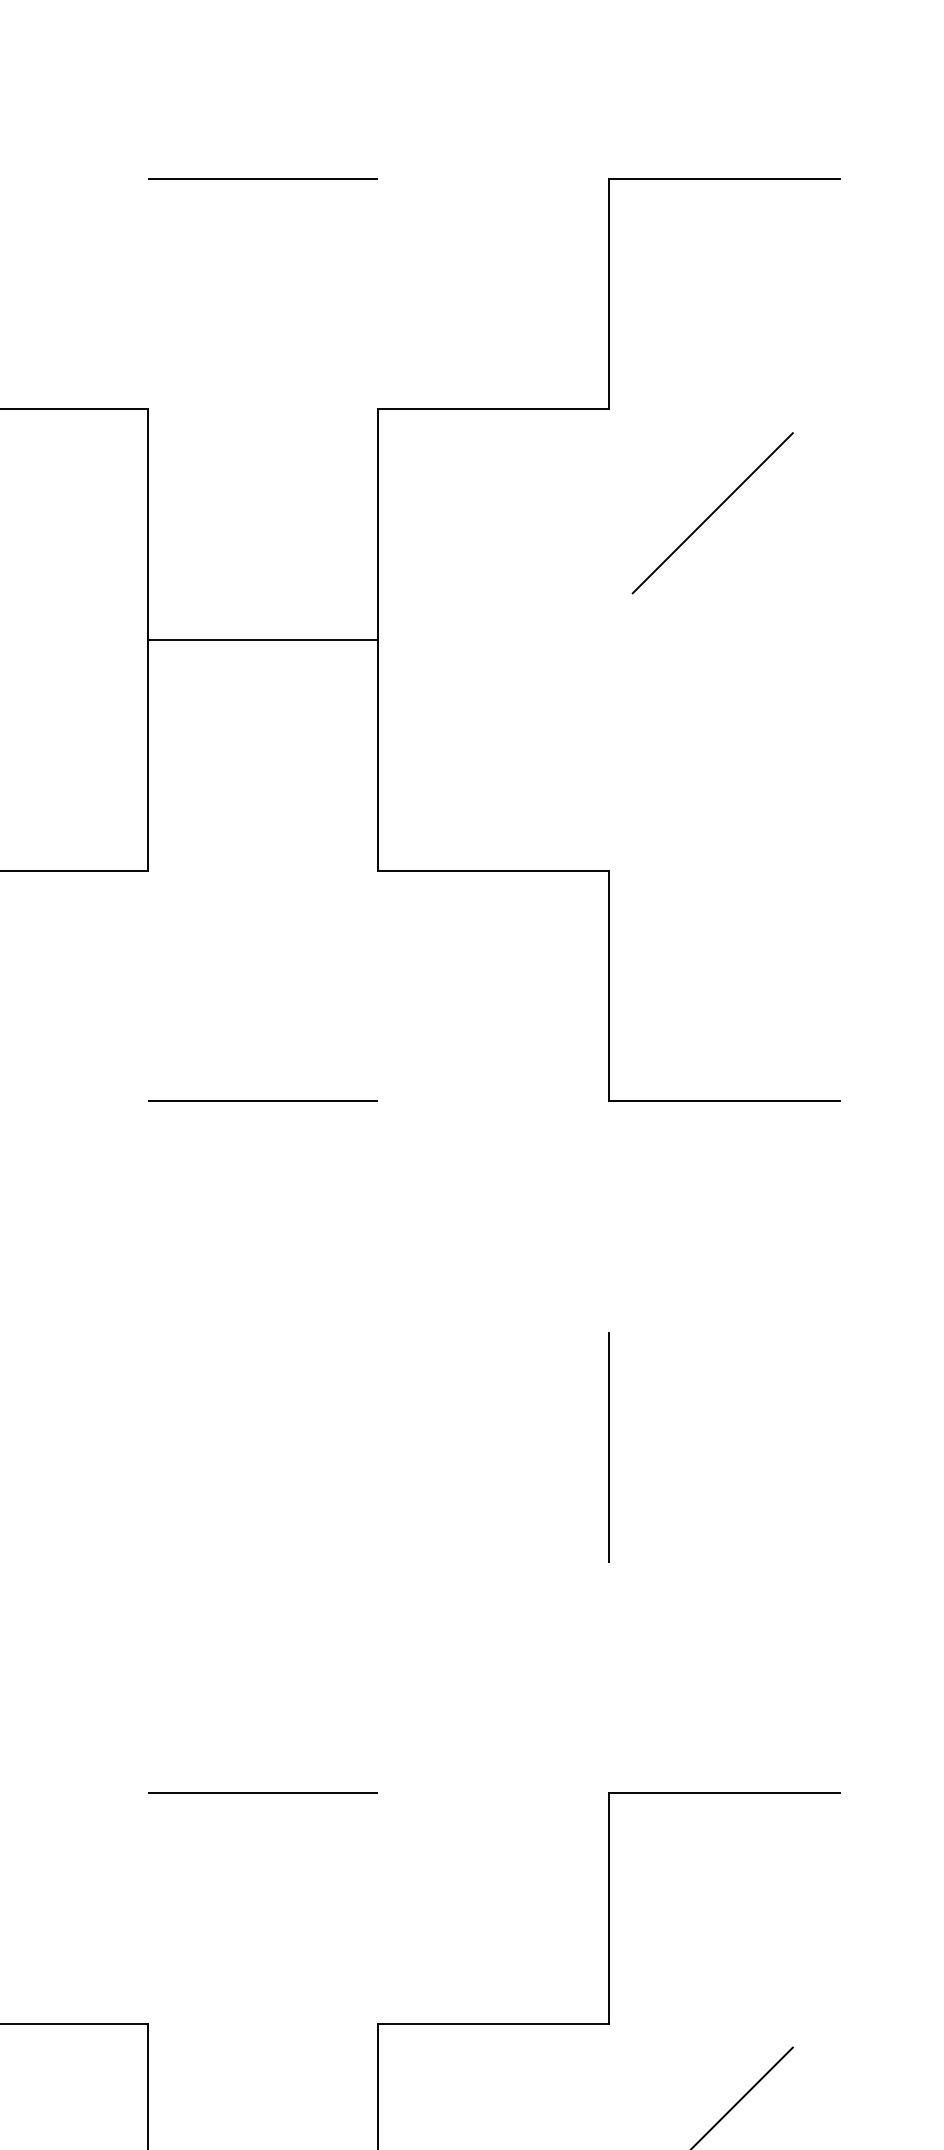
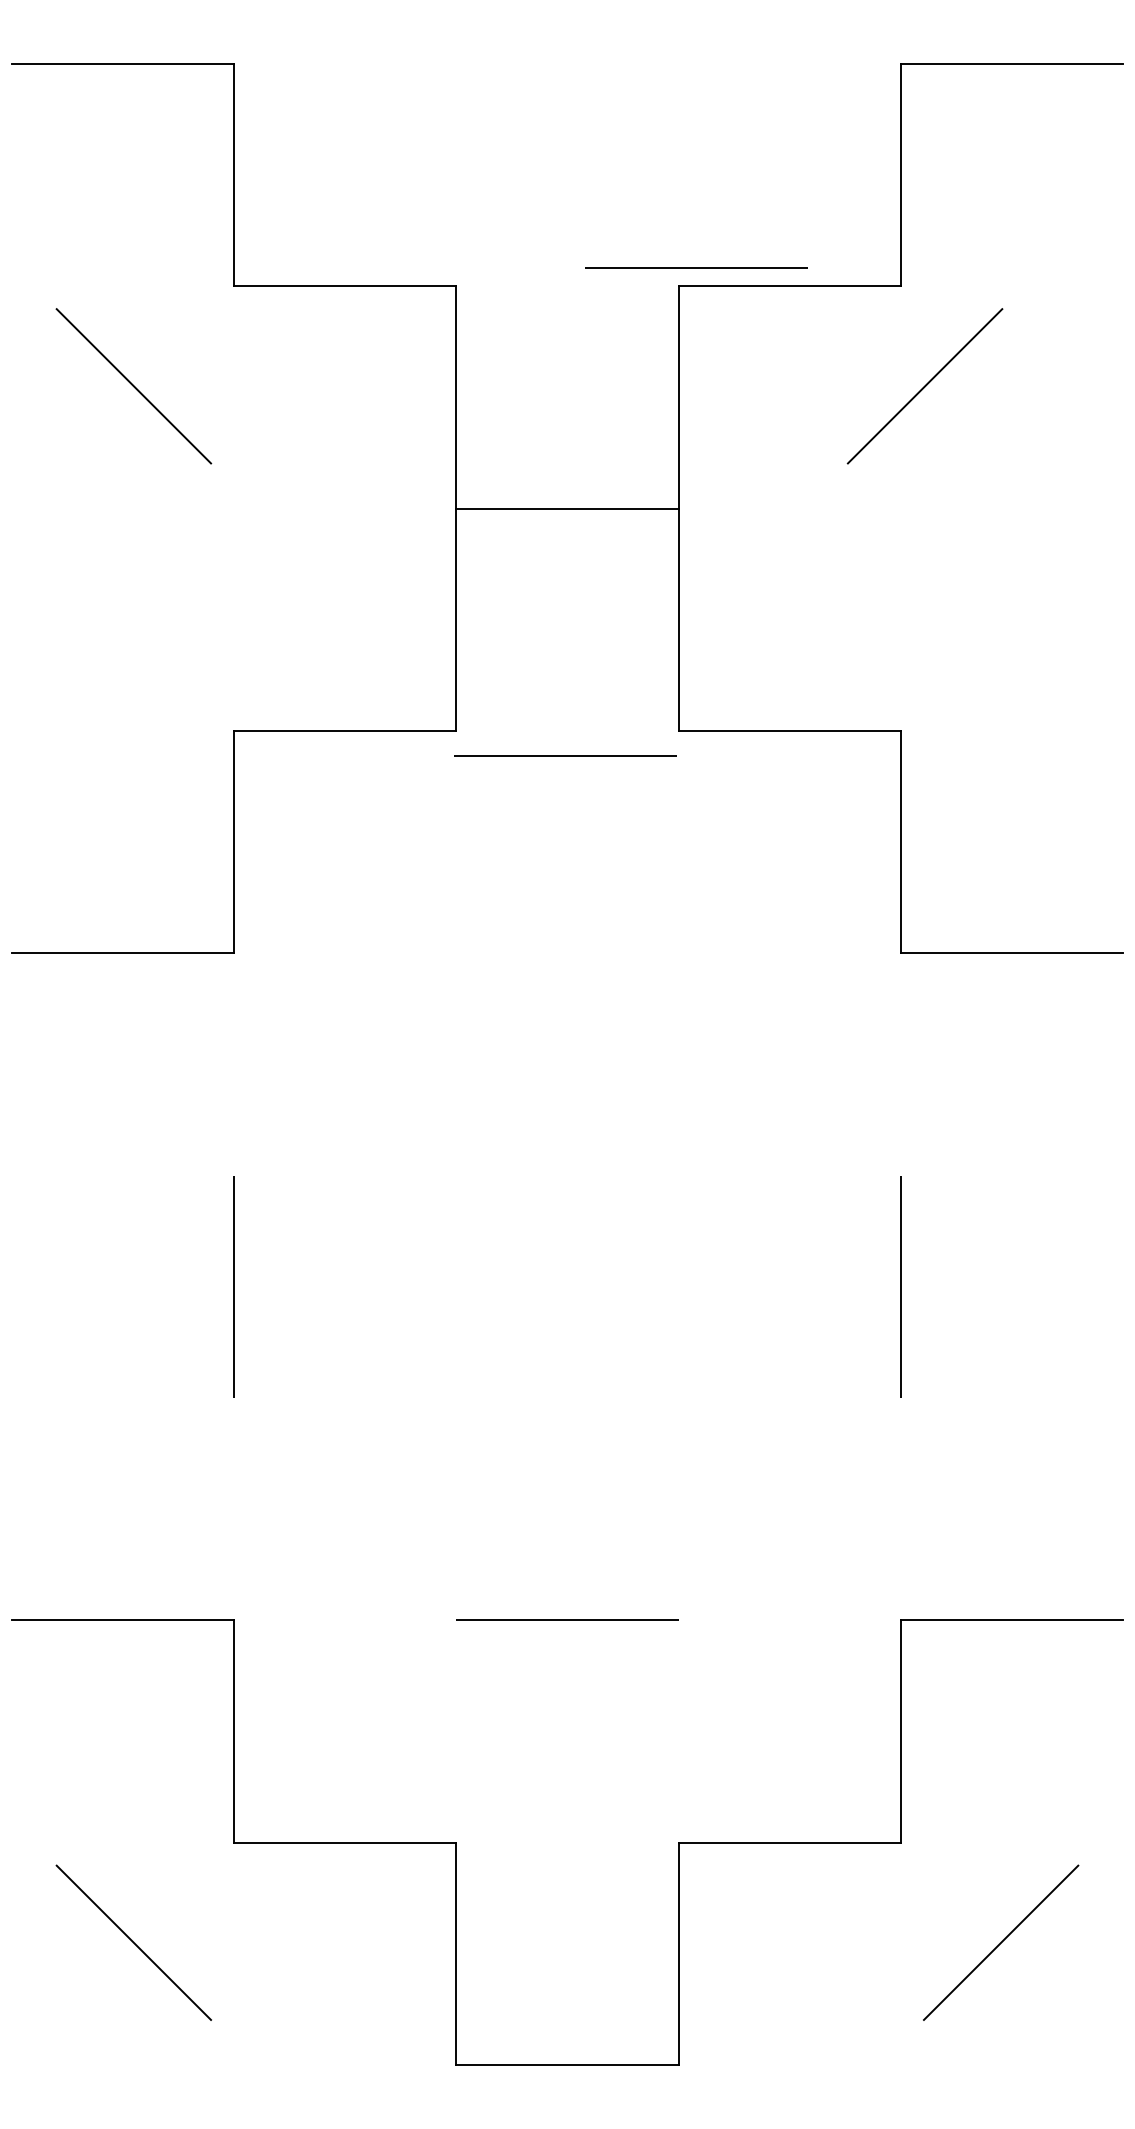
line: (263, 178) -> (696, 267), moved
line: (712, 513) -> (924, 386), moved
line: (263, 1100) -> (565, 755), moved

